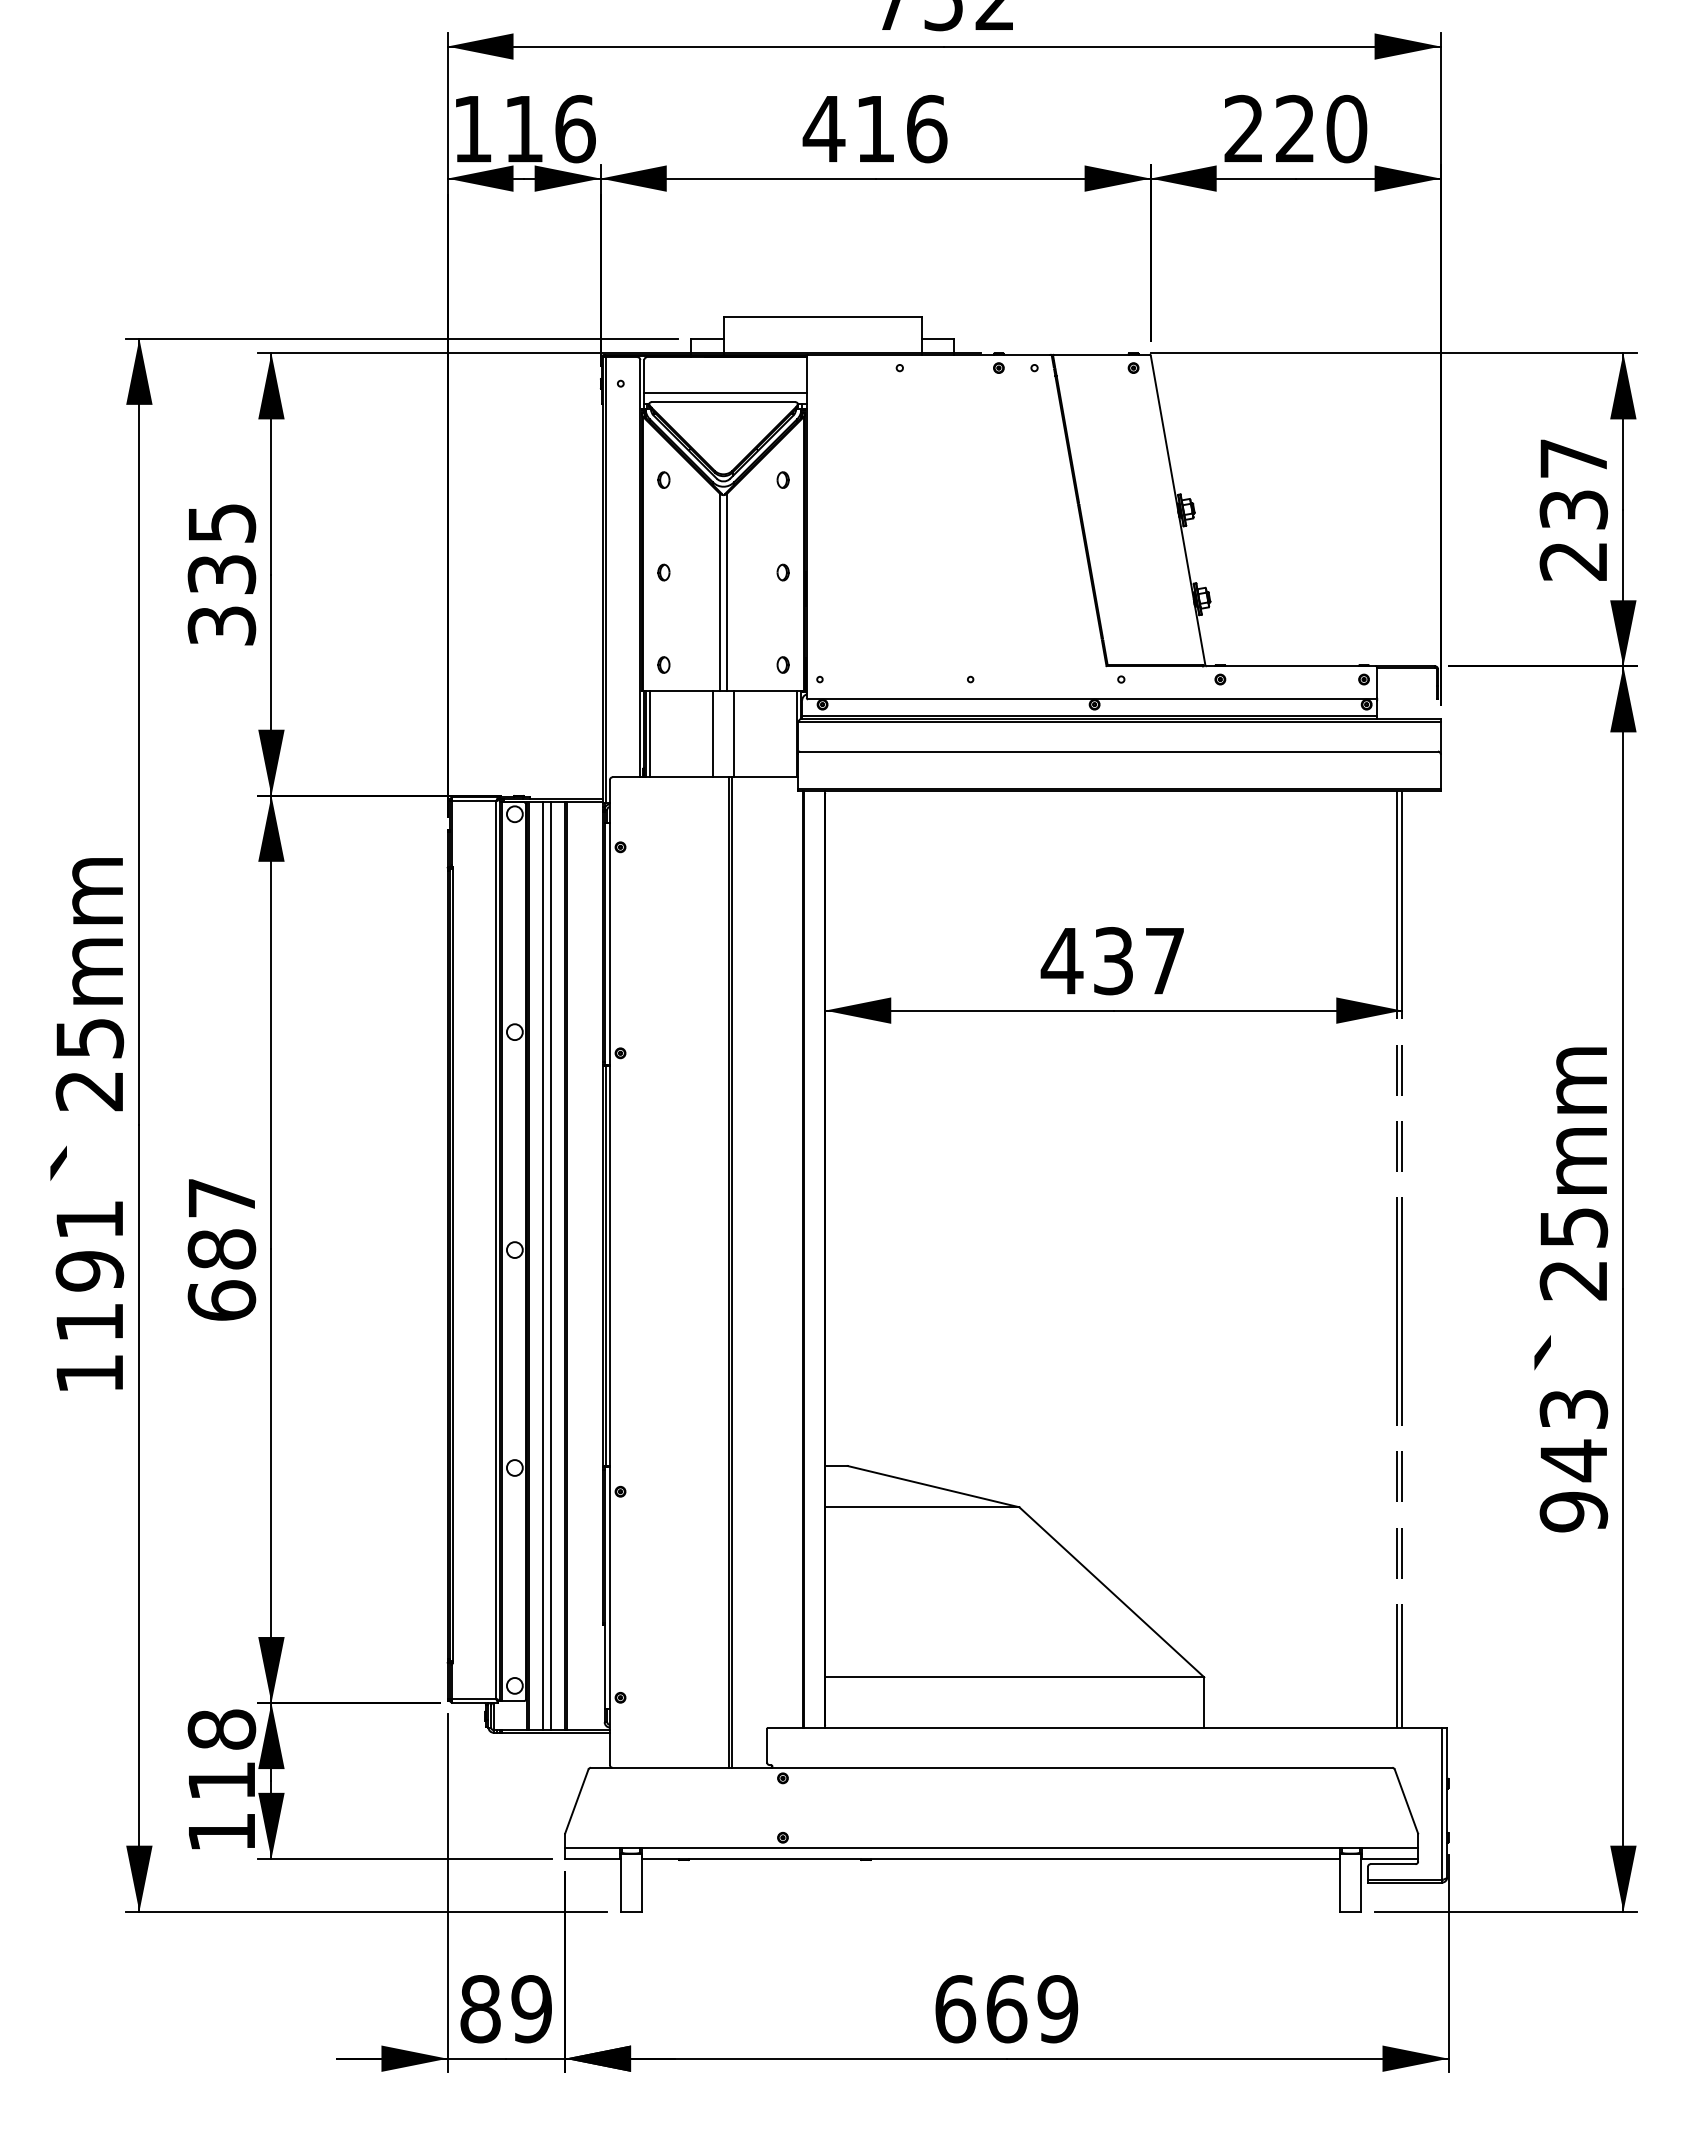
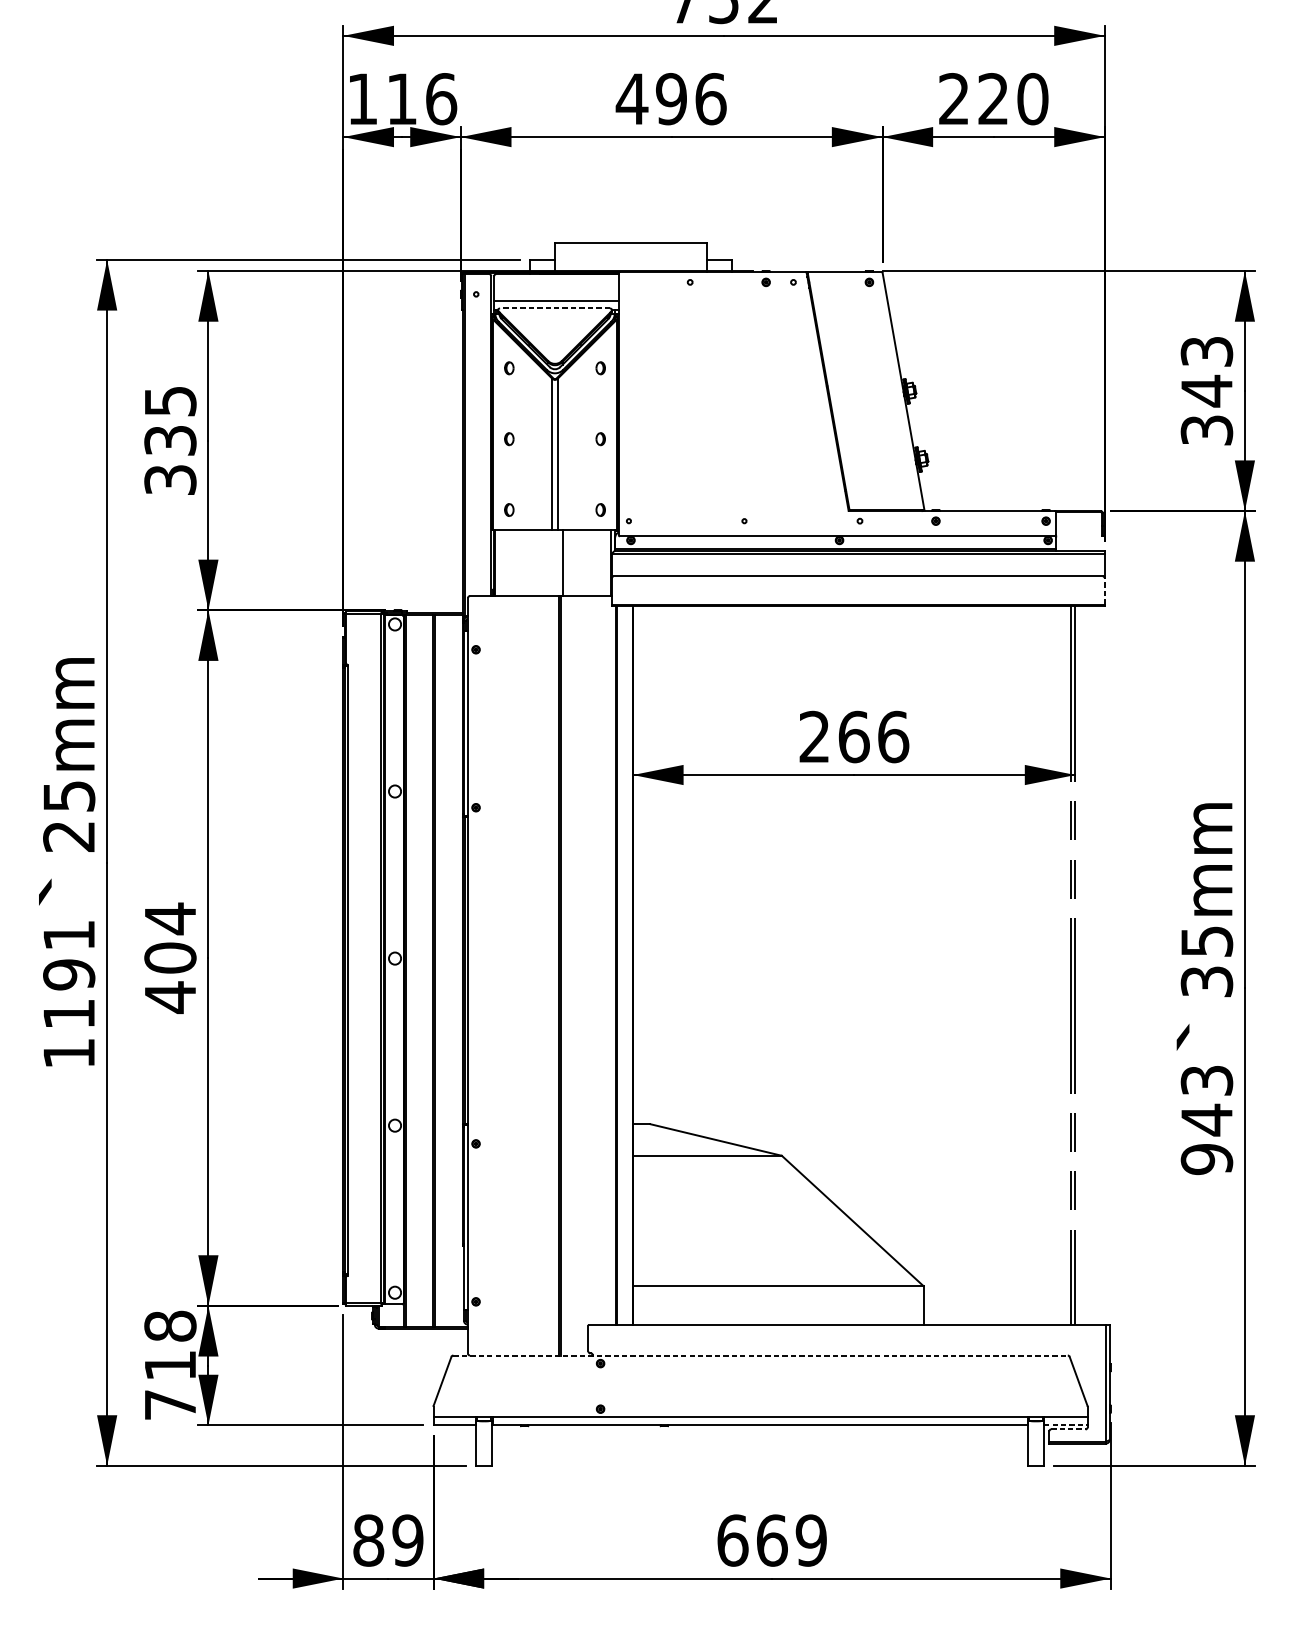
text: (875, 128) -> (671, 98), 416 -> 496
line: (723, 402) -> (554, 308), solid -> dashed
text: (1573, 509) -> (1206, 390), 237 -> 343
line: (649, 734) -> (498, 563), removed
line: (713, 734) -> (547, 563), removed
line: (1440, 770) -> (1104, 590), solid -> dashed
text: (1112, 961) -> (853, 737), 437 -> 266
text: (221, 1249) -> (170, 958), 687 -> 404
line: (543, 1265) -> (416, 970), removed
line: (550, 1265) -> (422, 970), removed
text: (1573, 1280) -> (1206, 981), 25mm -> 35mm
line: (991, 1767) -> (760, 1355), solid -> dashed
text: (221, 1832) -> (170, 1405), 118 -> 718
line: (1390, 1858) -> (1066, 1425), solid -> dashed
line: (1393, 1864) -> (1068, 1429), solid -> dashed

